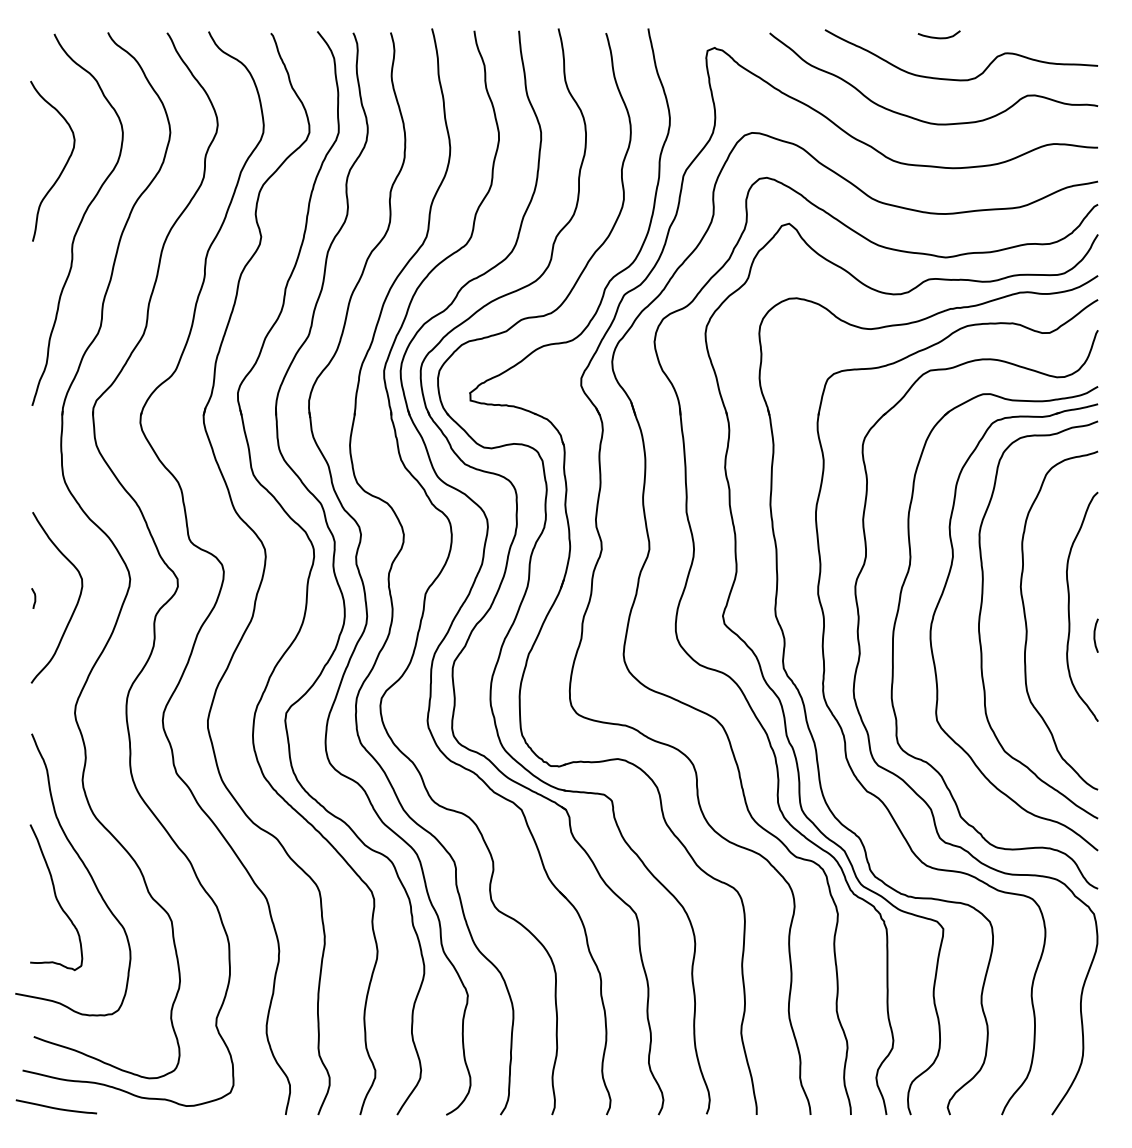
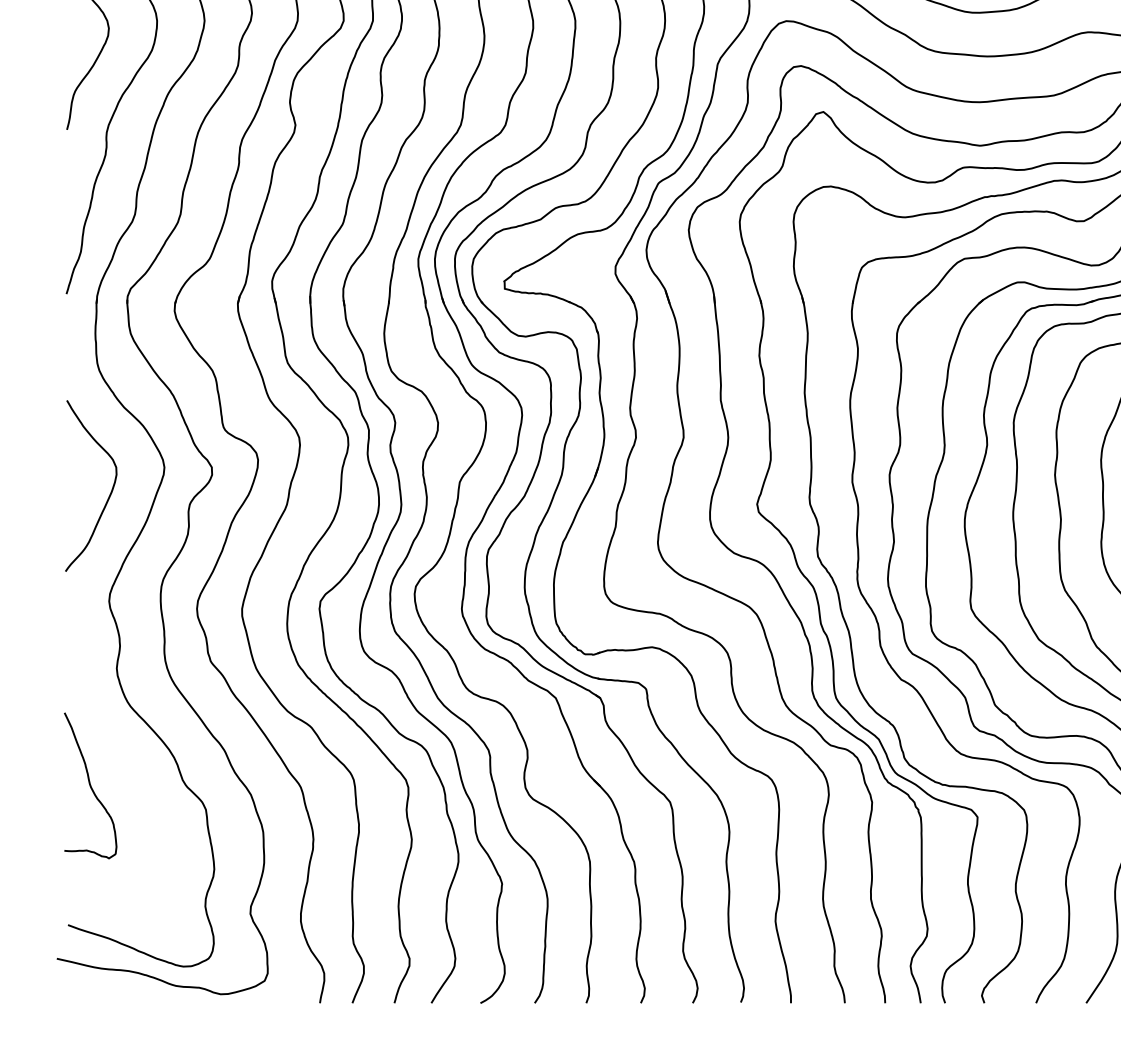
curve: (34, 598) -> (68, 486), removed
curve: (84, 867) -> (118, 755), removed
curve: (56, 1107) -> (90, 995), removed

